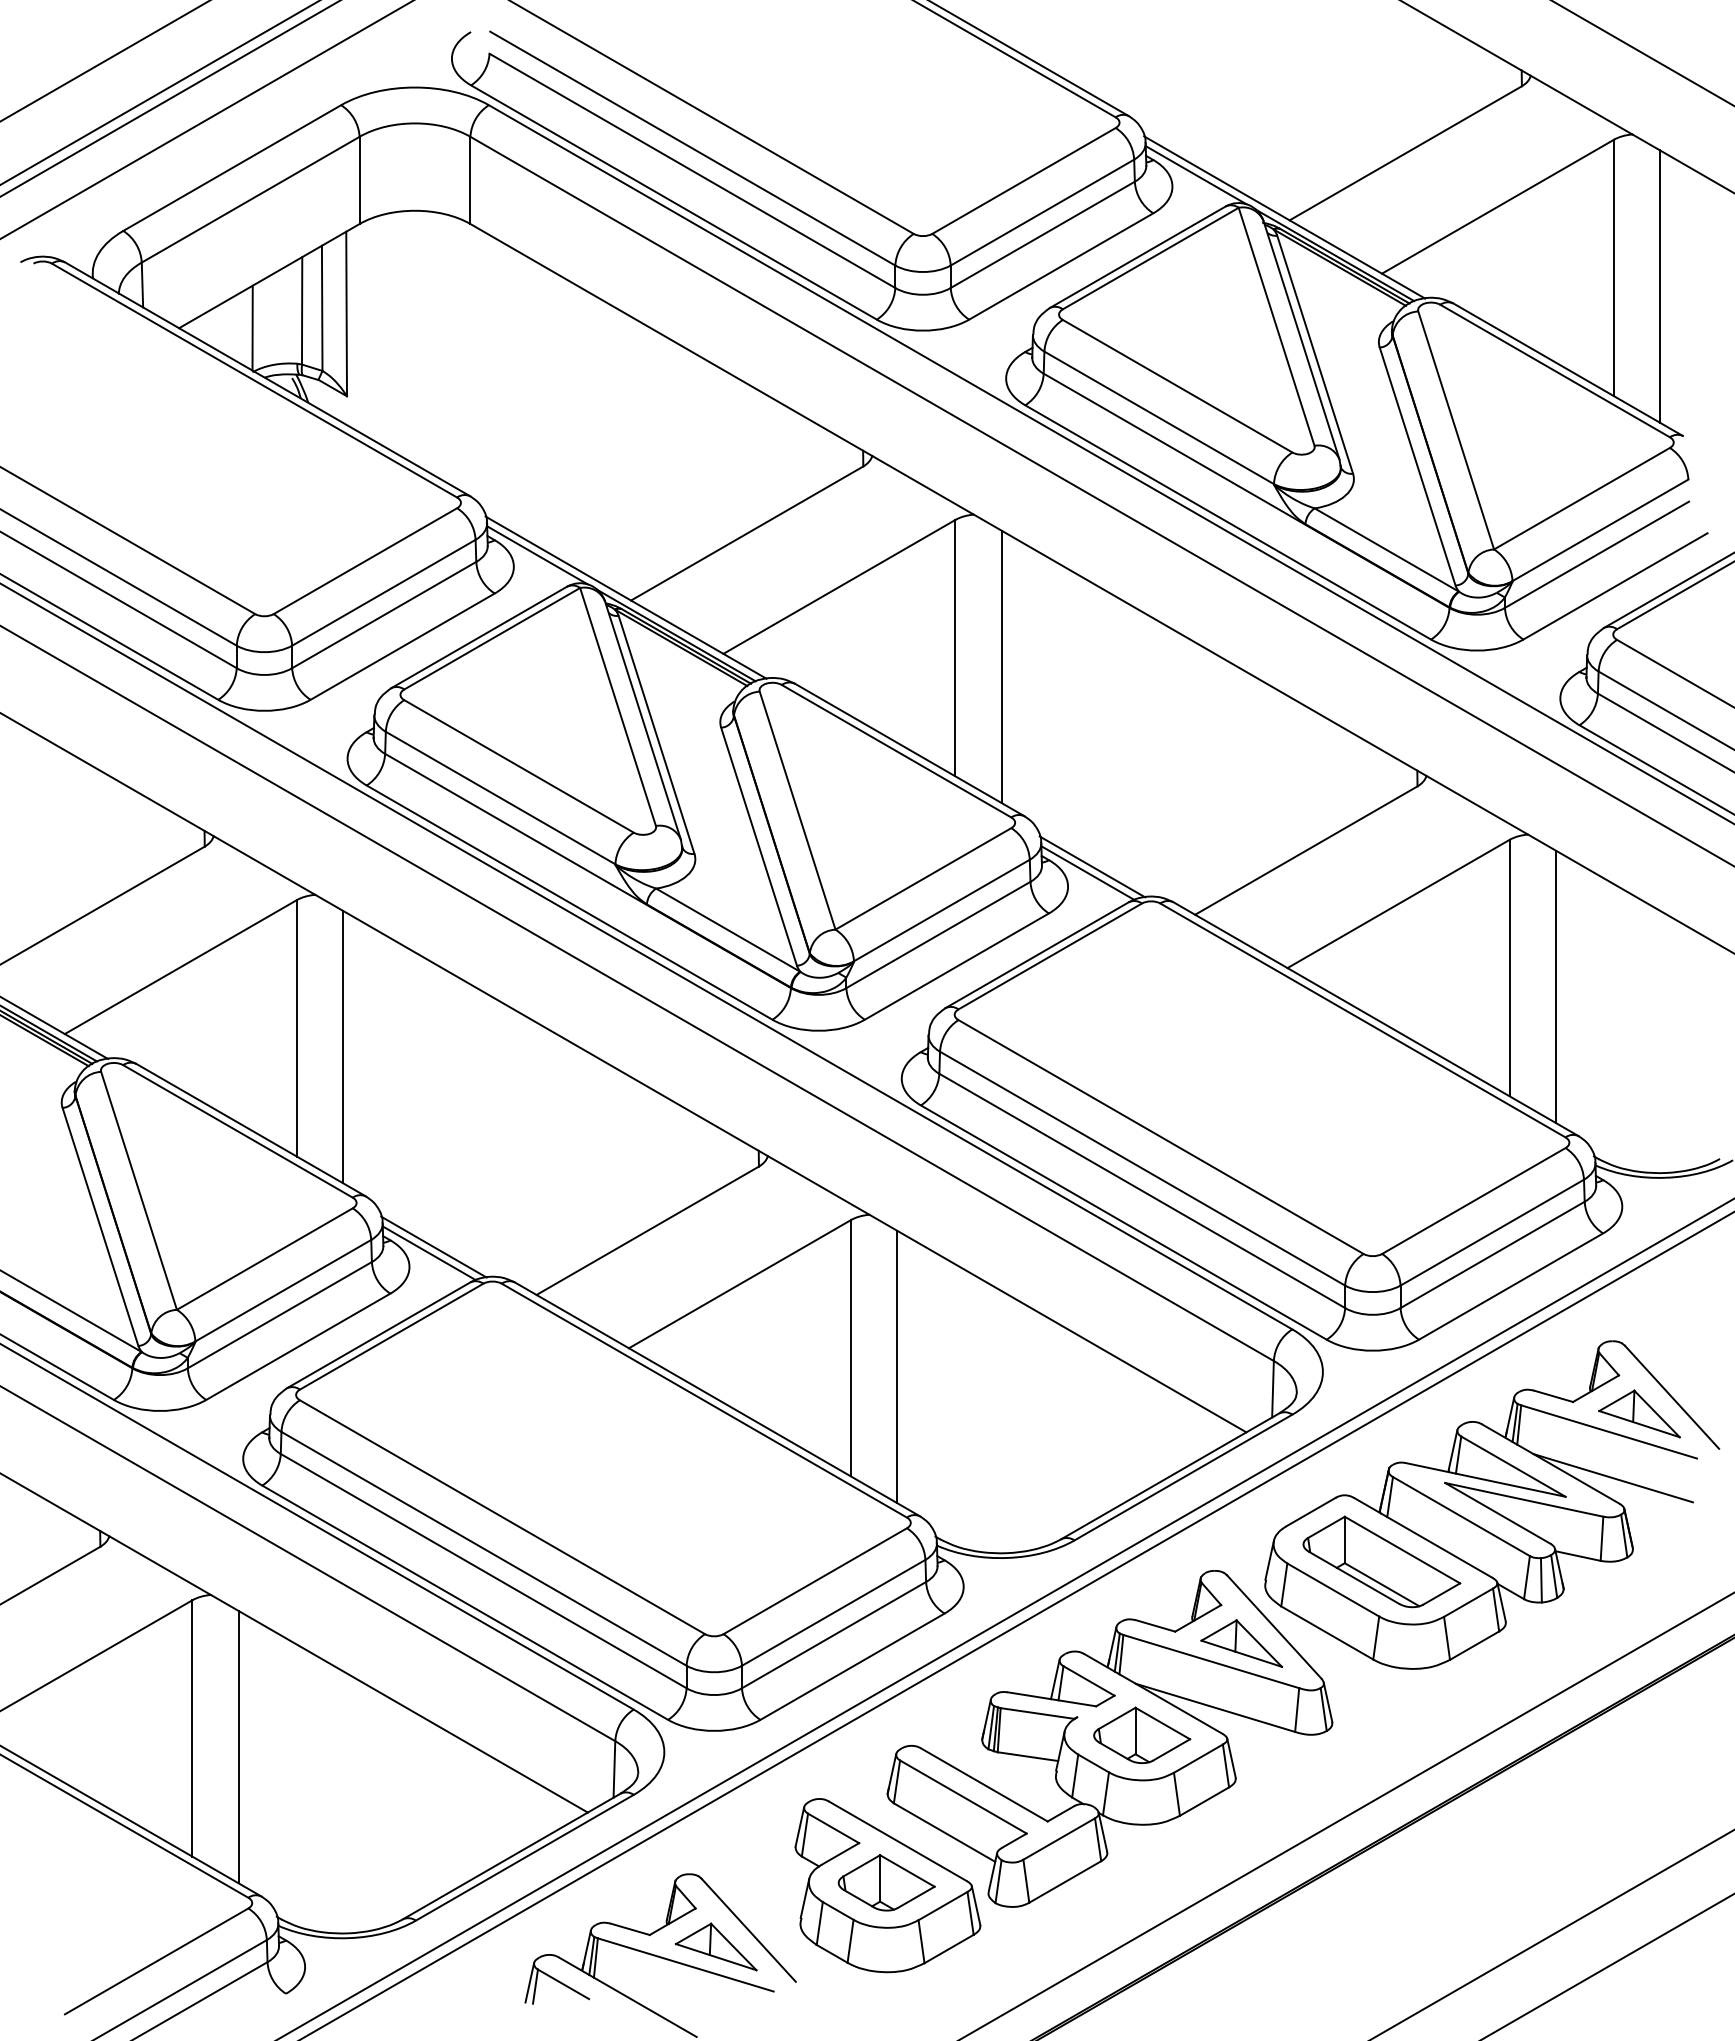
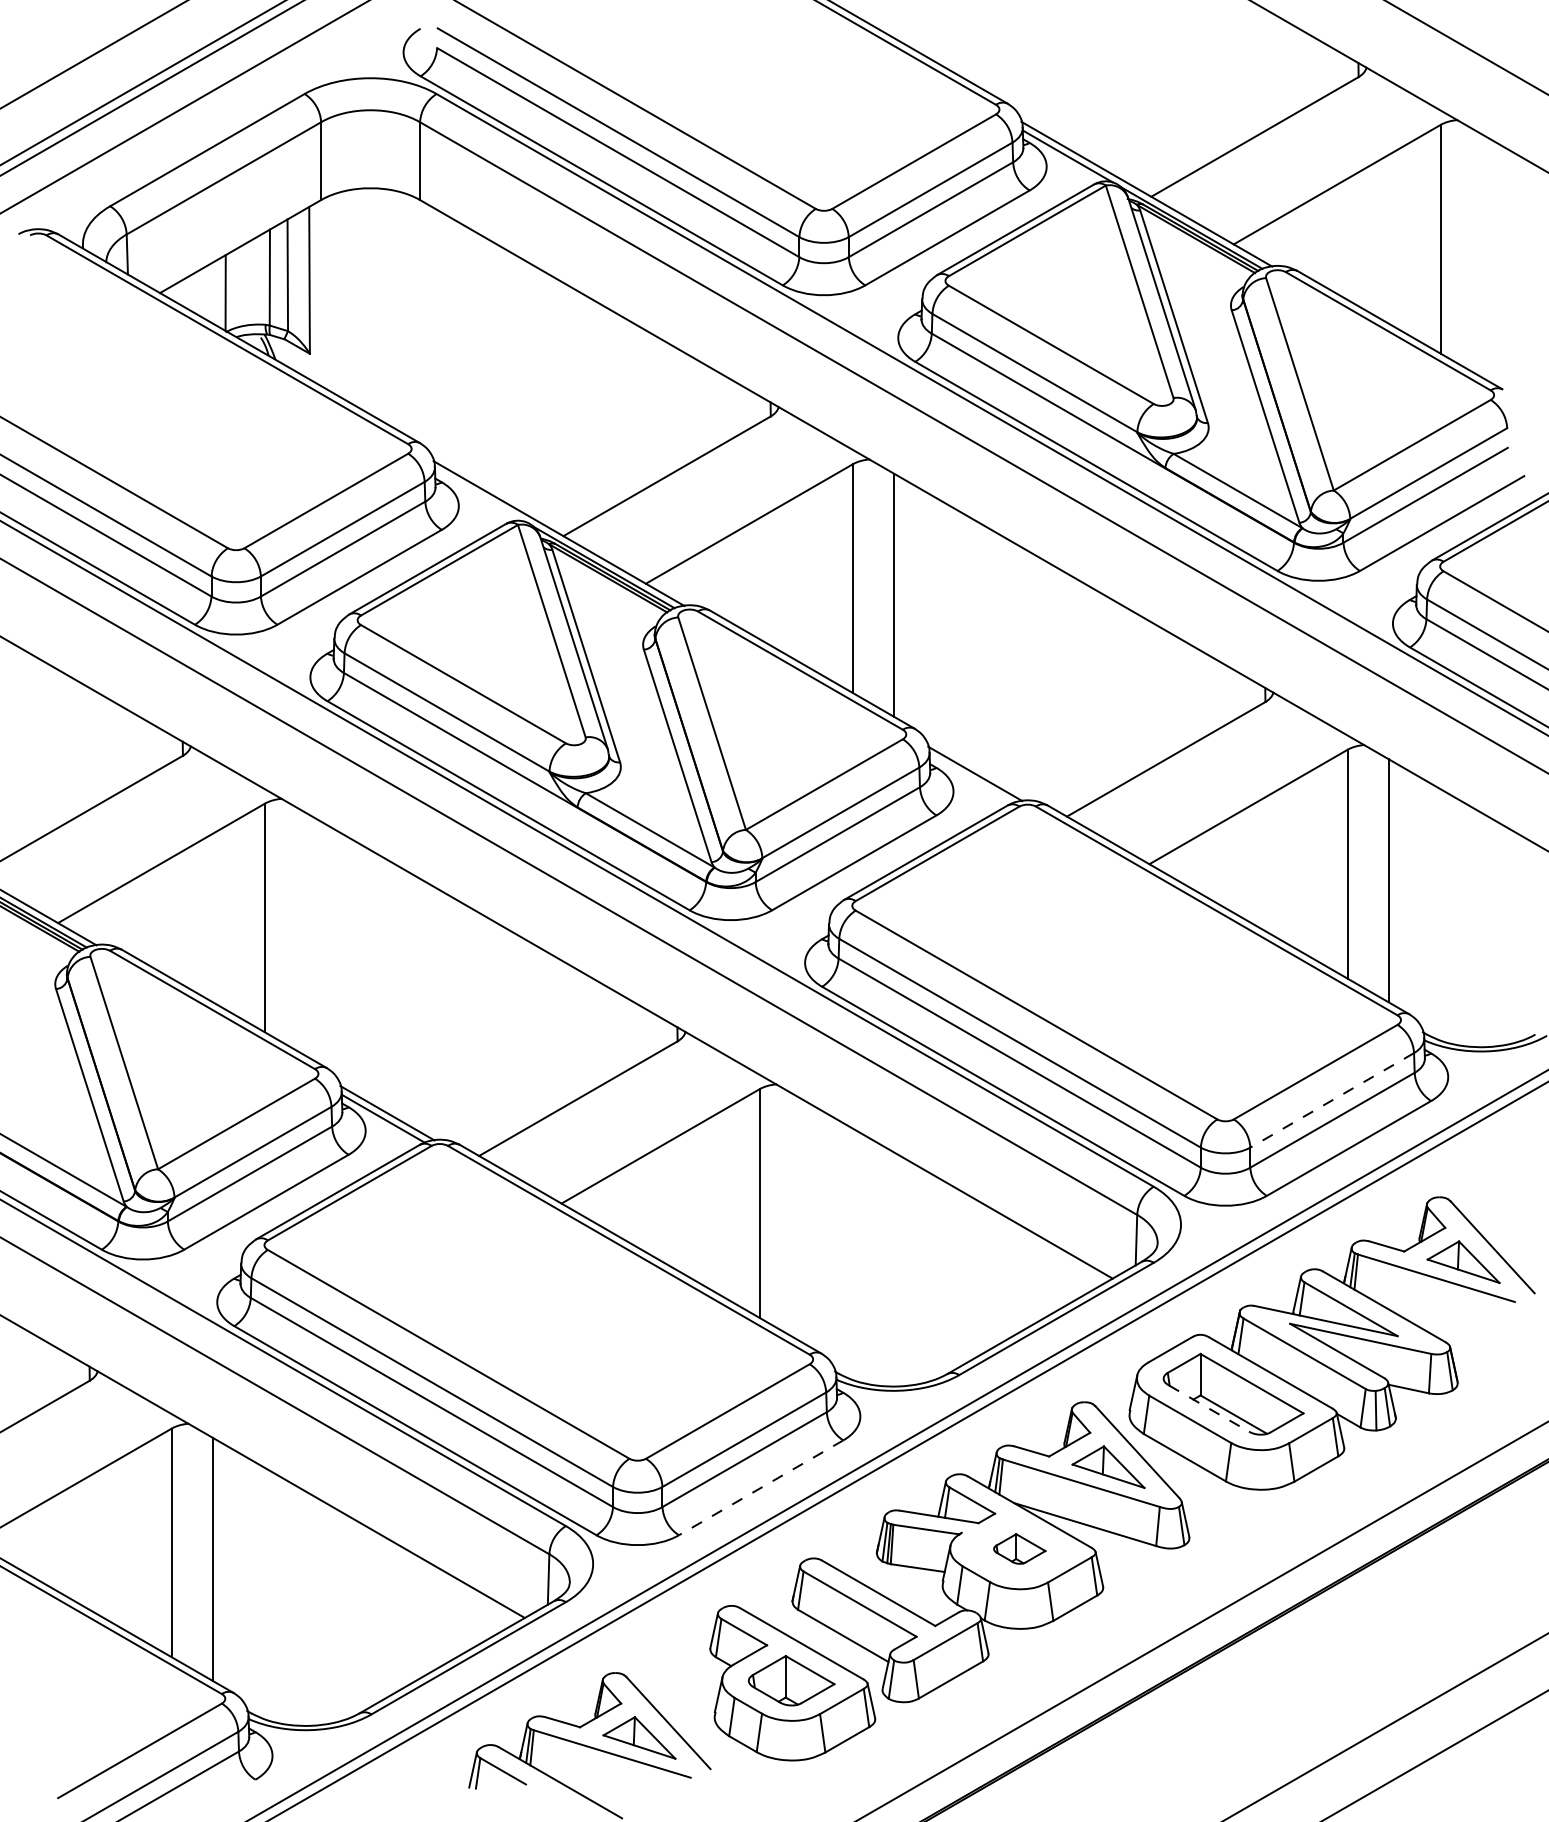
line: (1660, 286) -> (1482, 255), removed
line: (537, 555) -> (479, 495), removed
line: (1087, 872) -> (970, 778), removed
line: (342, 1046) -> (305, 934), removed
line: (1492, 1232) -> (1332, 1100), solid -> dashed
line: (897, 1366) -> (801, 1219), removed
line: (1612, 1478) -> (1439, 1319), removed
line: (1354, 1577) -> (1209, 1408), solid -> dashed
line: (852, 1666) -> (761, 1487), solid -> dashed
part: (1142, 1734) -> (1019, 1548), size x0.6

